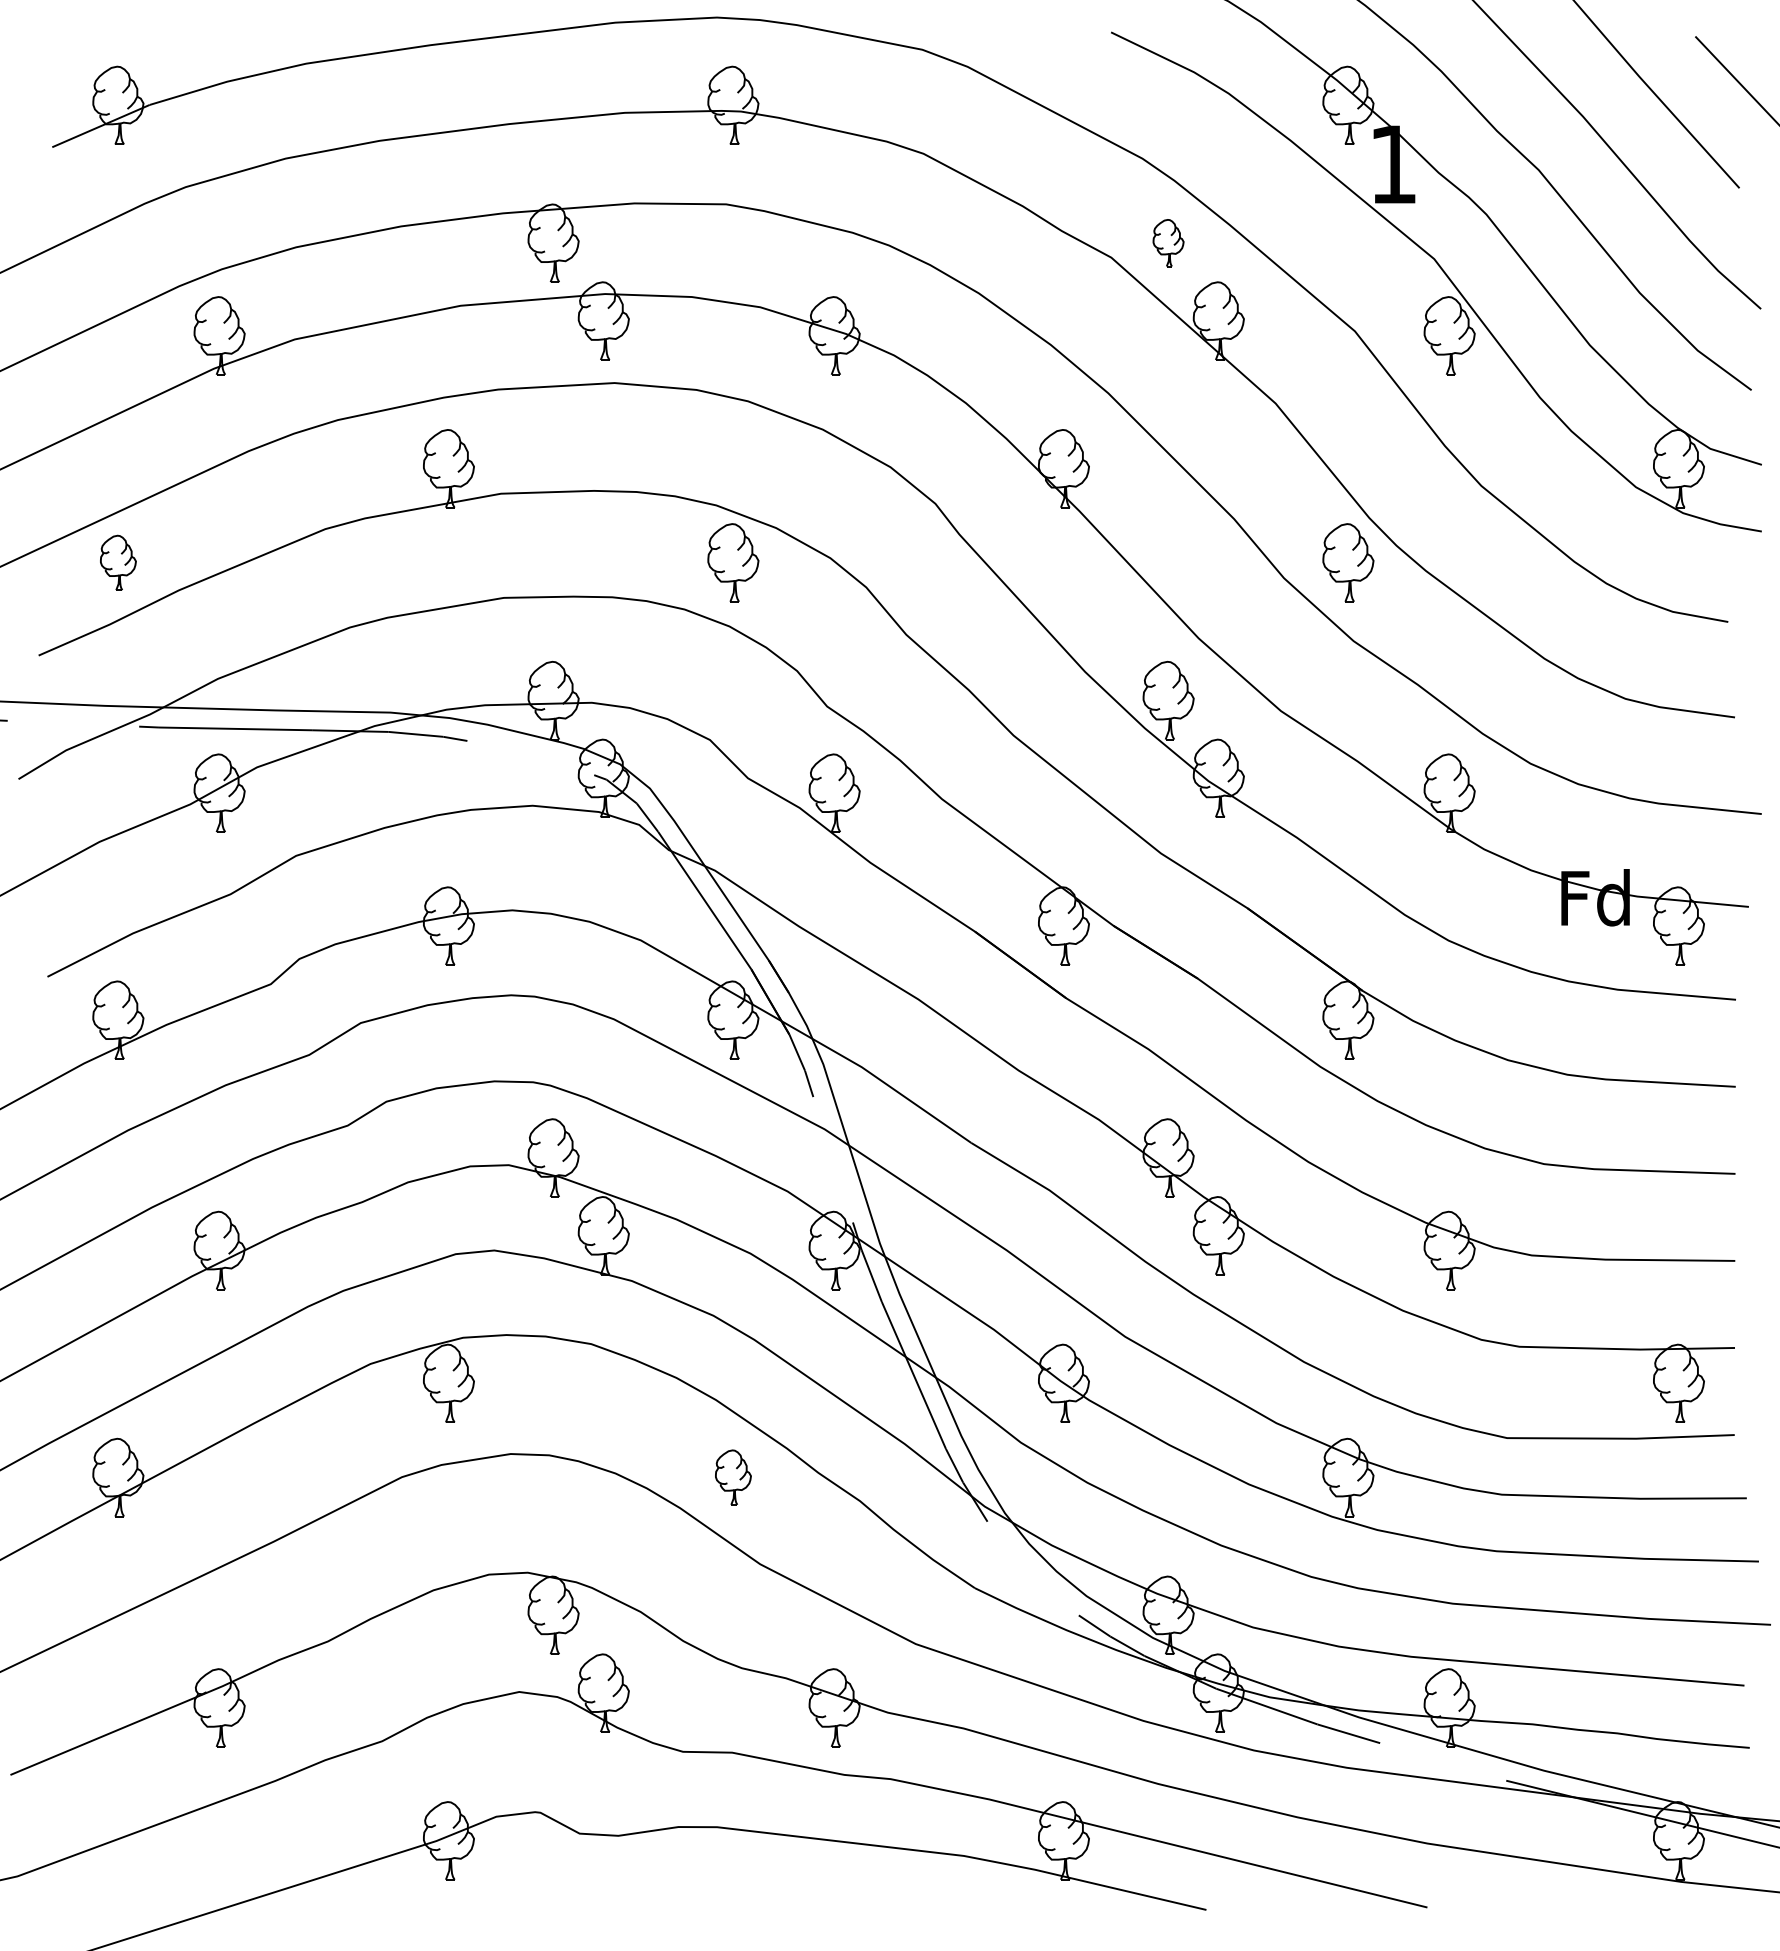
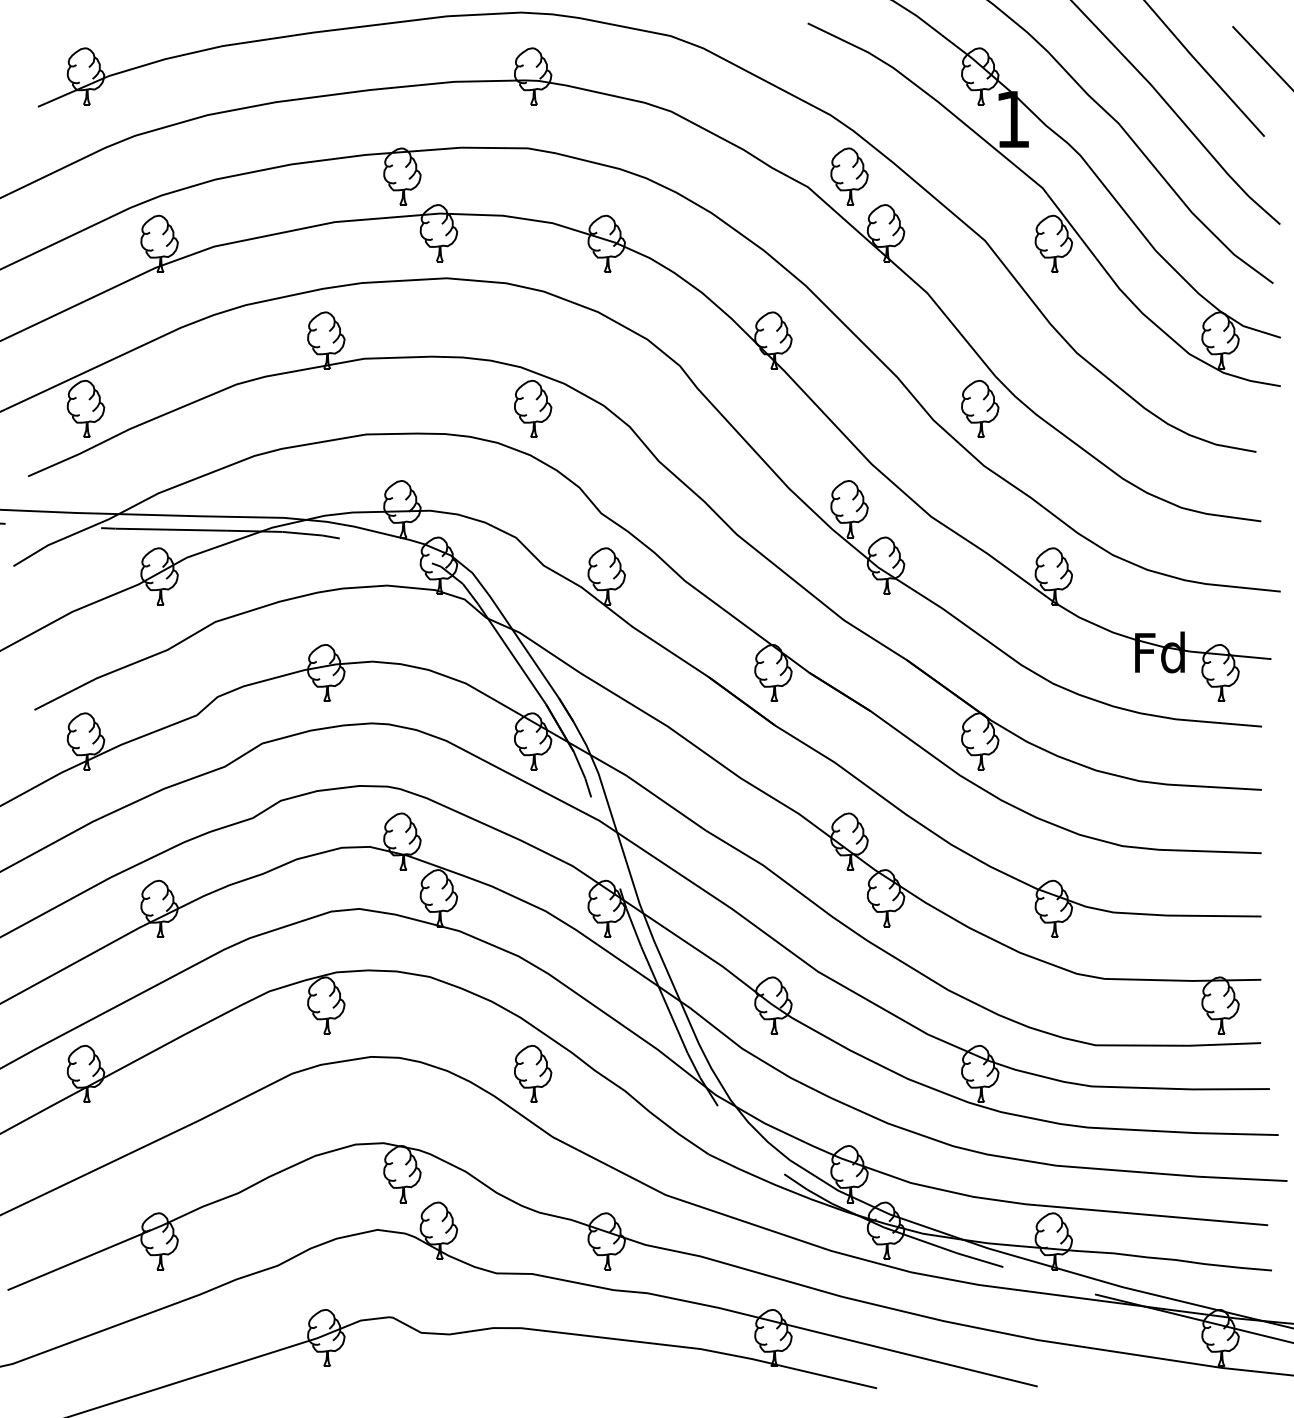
part: (1168, 242) -> (849, 176), size x1.67
part: (118, 562) -> (86, 408), size x1.43
part: (733, 1477) -> (533, 1073), size x1.43

